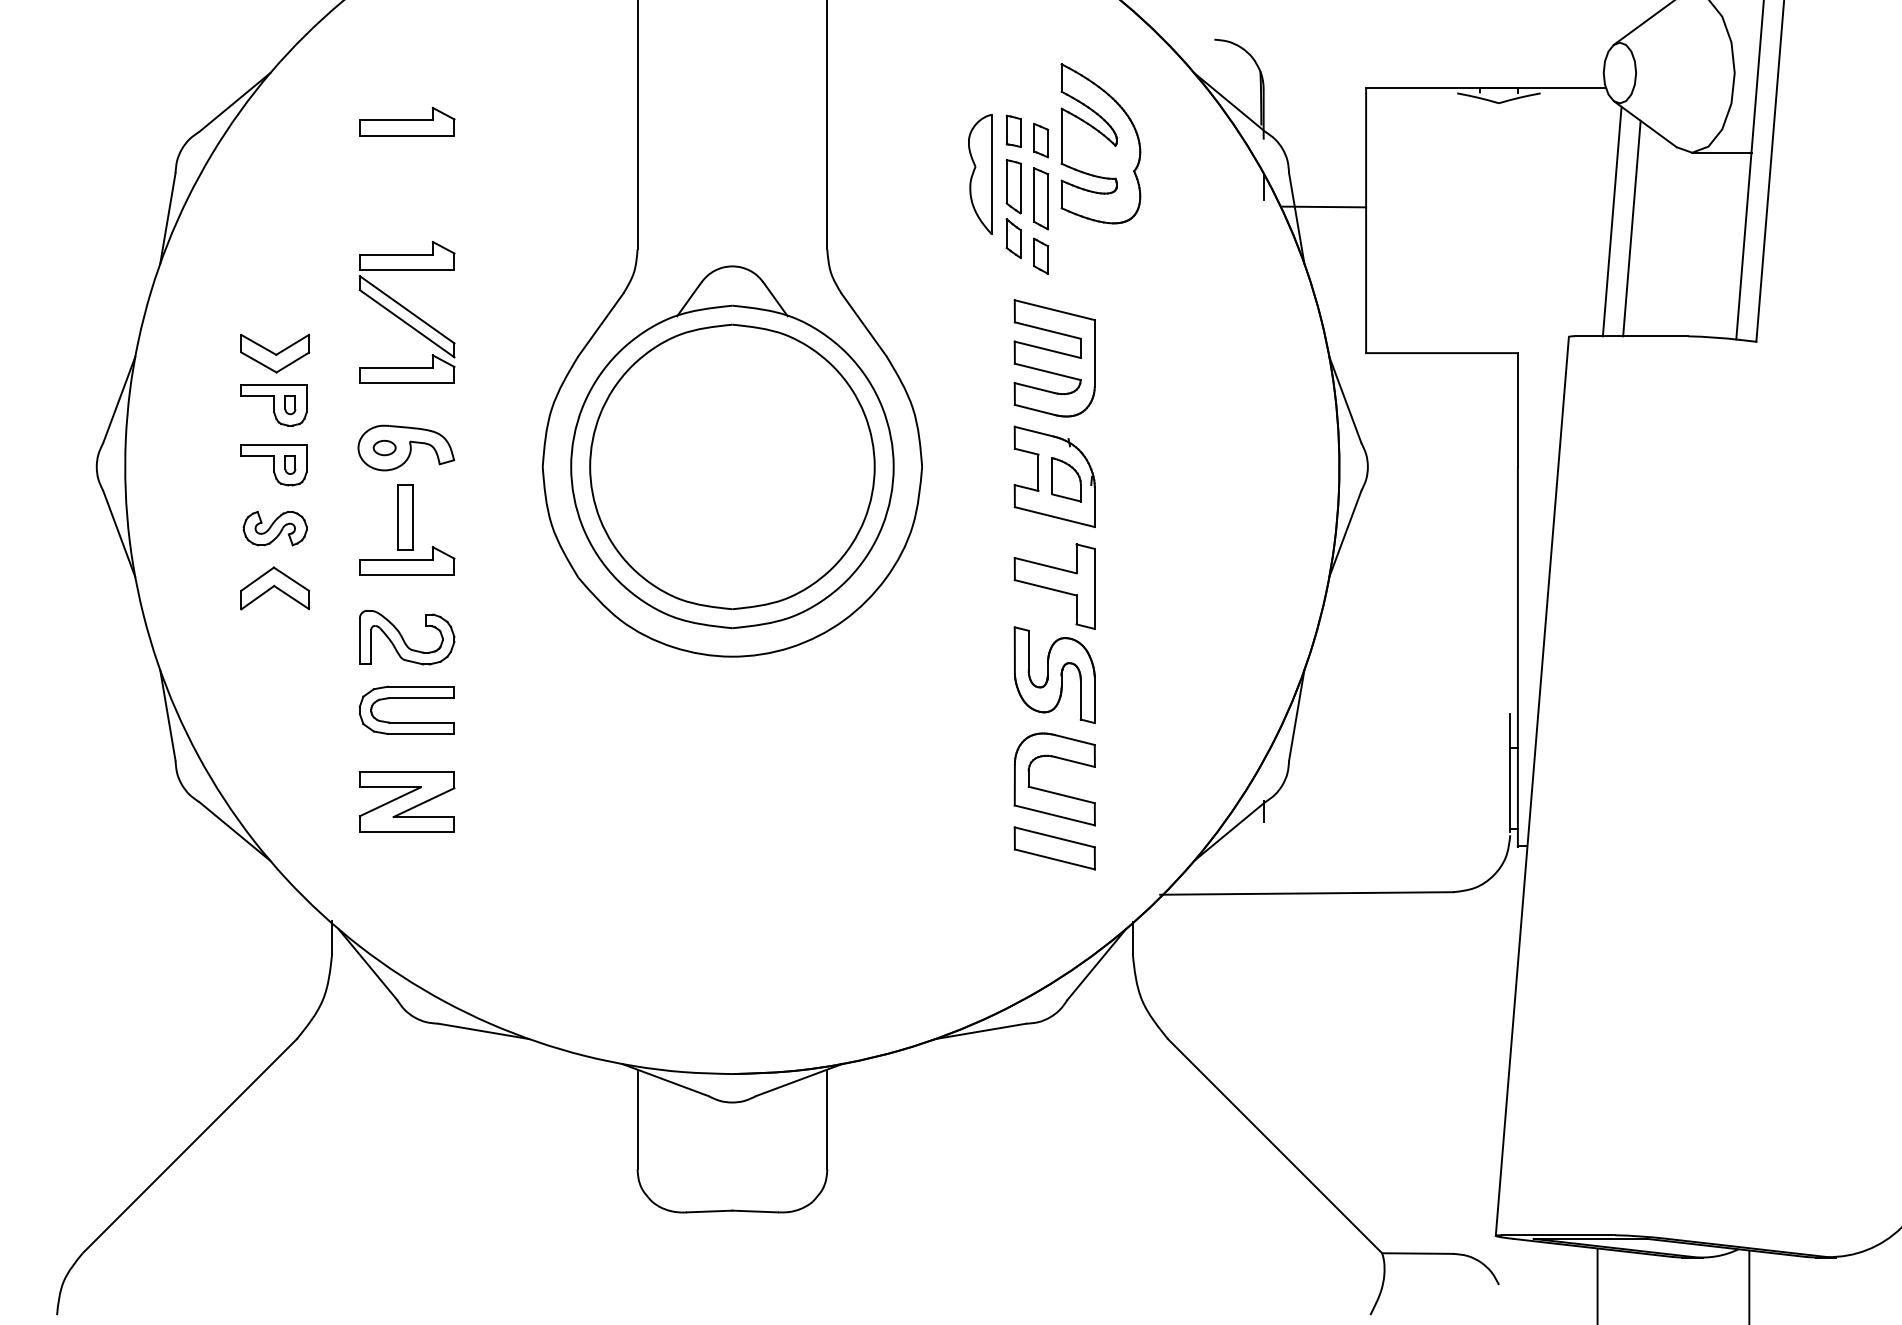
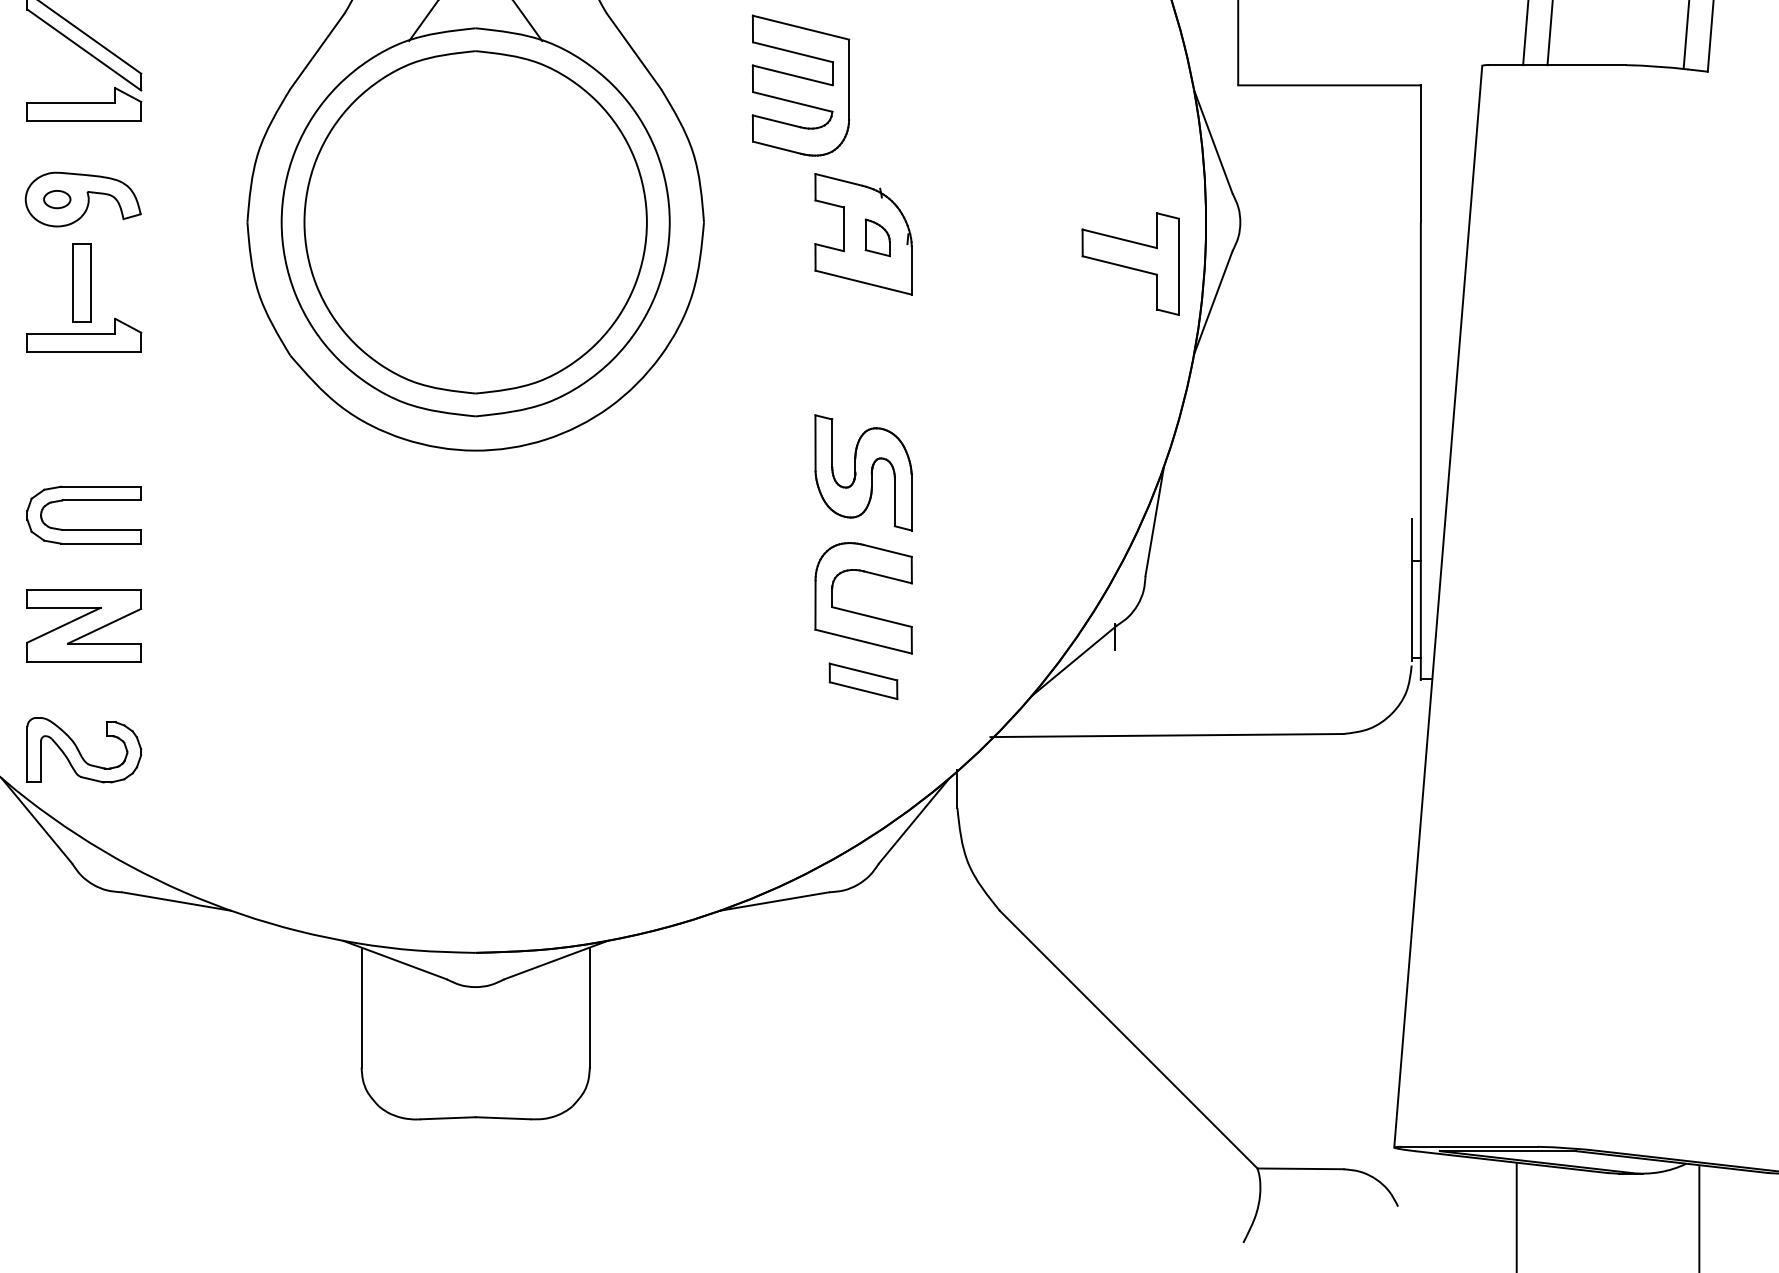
part: (1054, 358) -> (800, 85), moved
part: (1066, 479) -> (877, 237), size x0.7
part: (1054, 586) -> (1130, 263), moved
part: (407, 637) -> (84, 750), moved
part: (1054, 848) -> (863, 681), size x0.7

